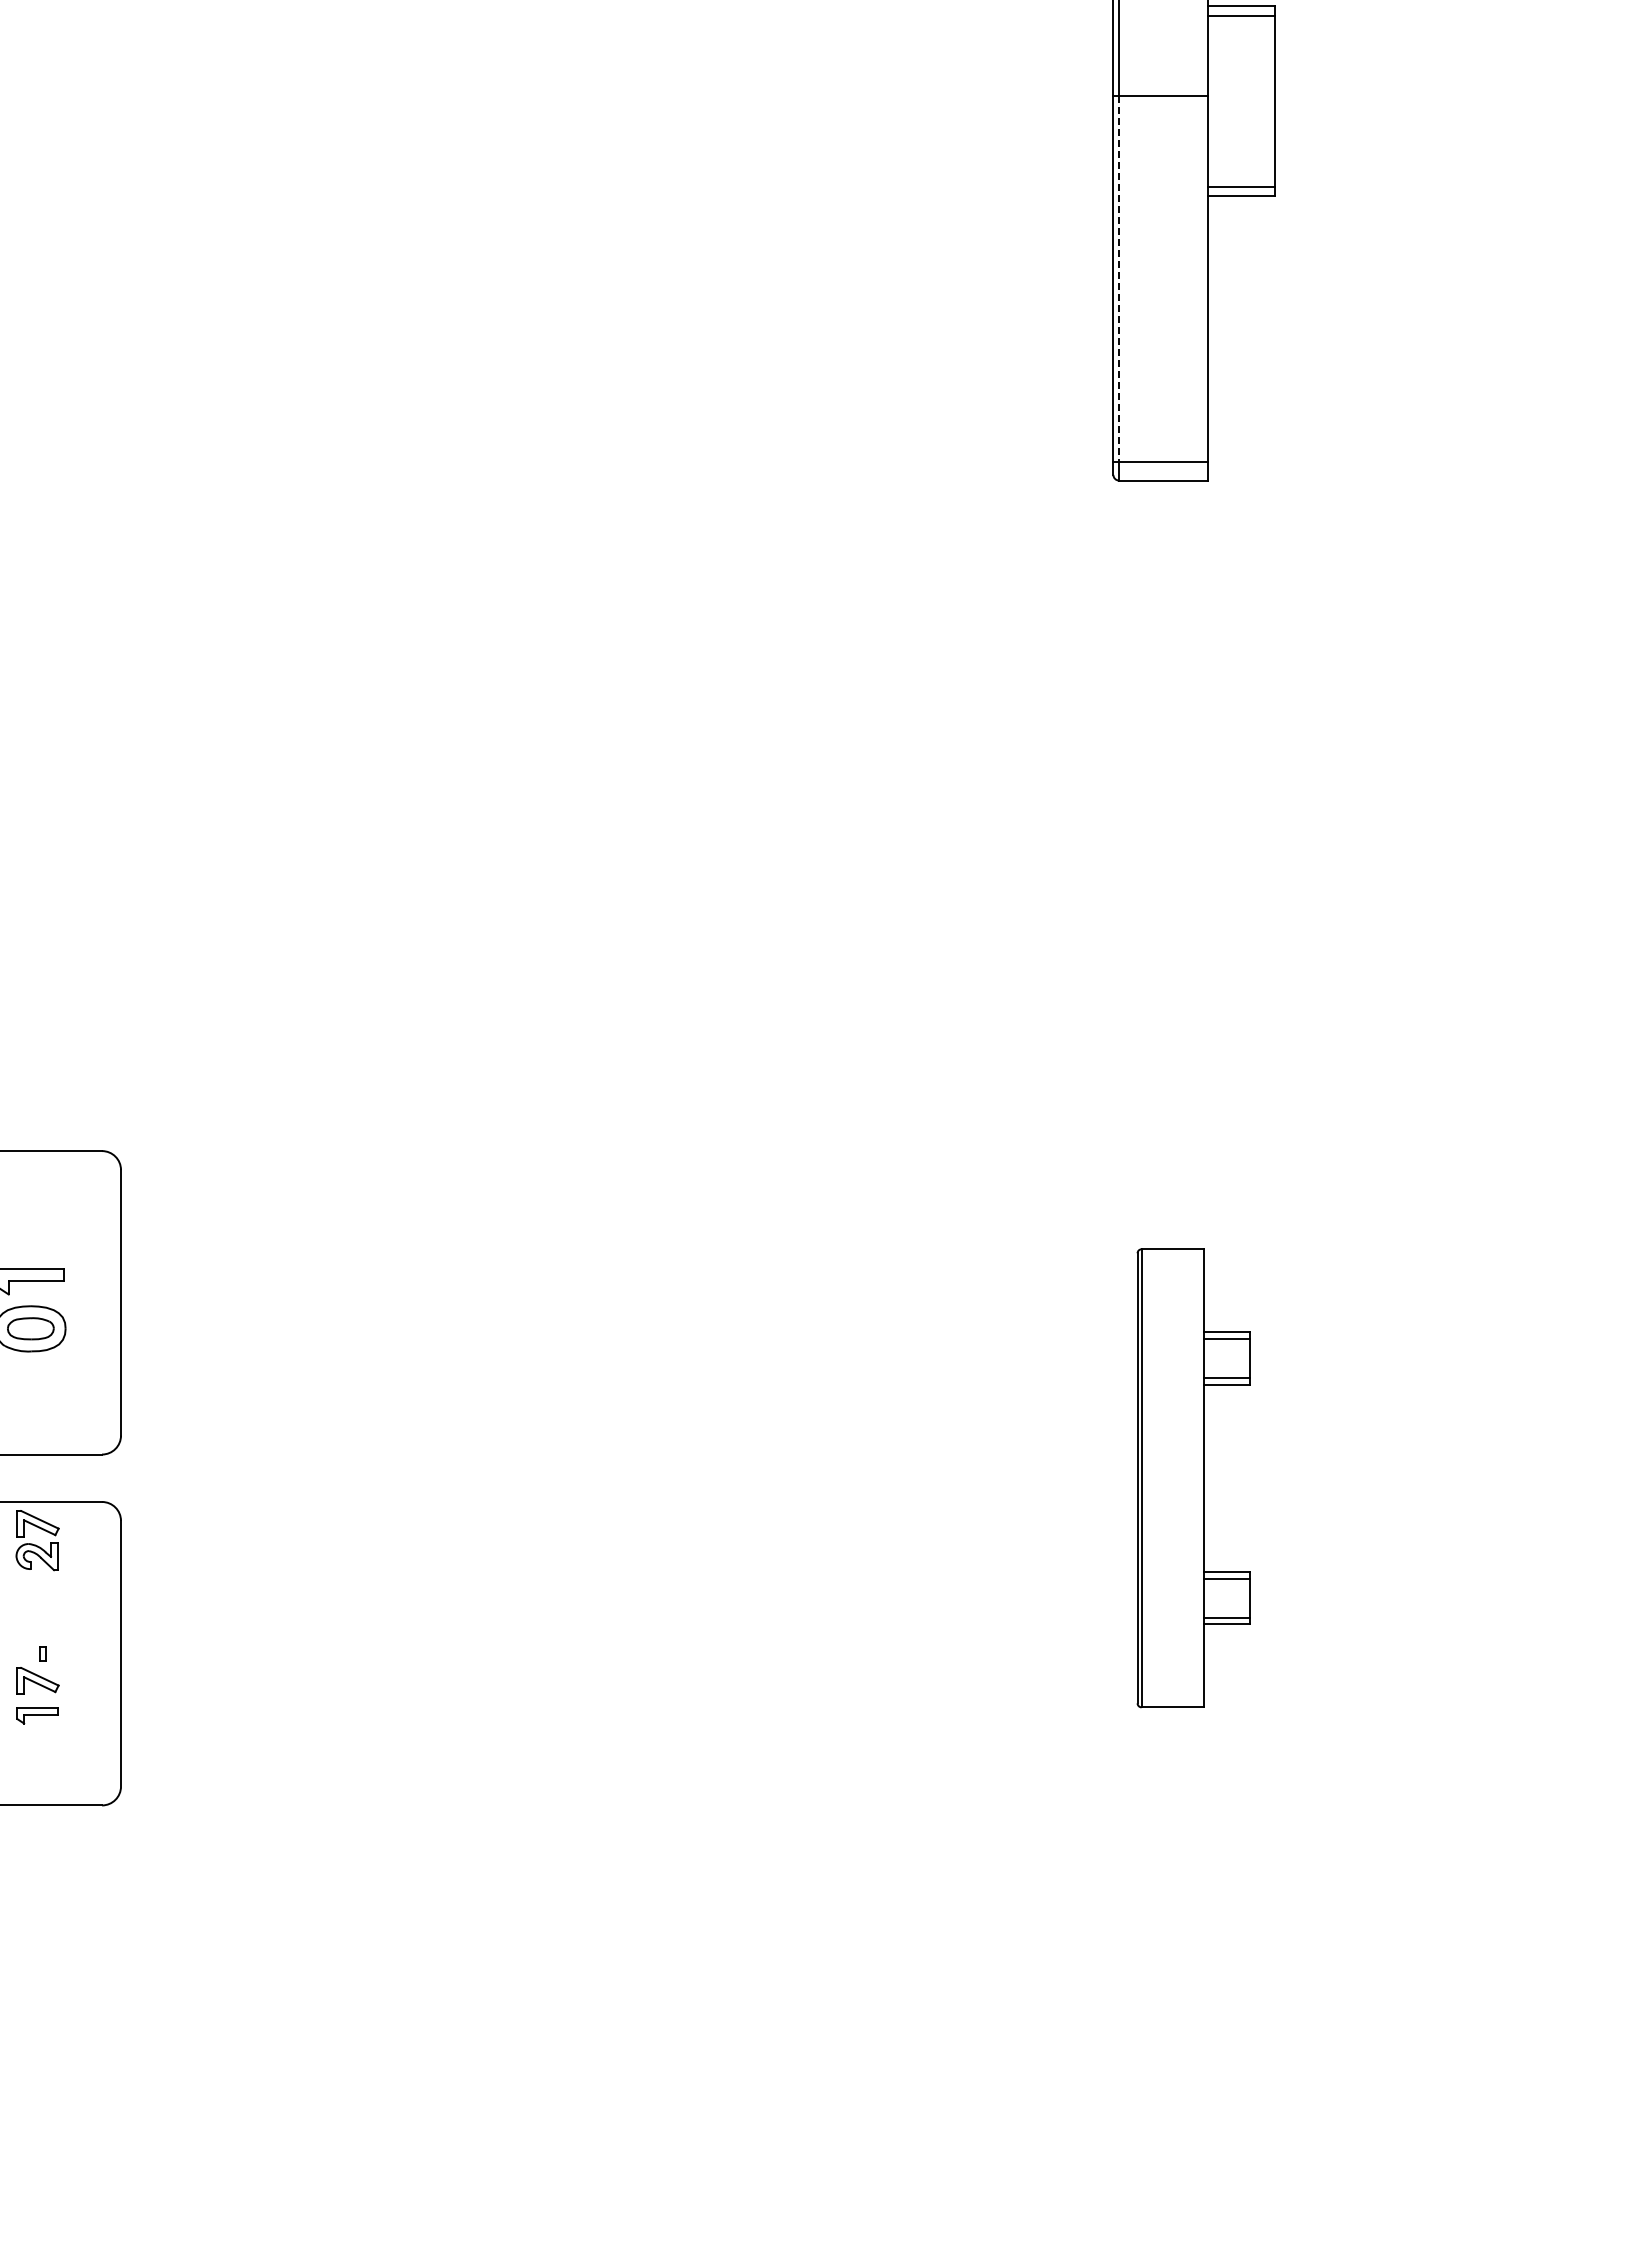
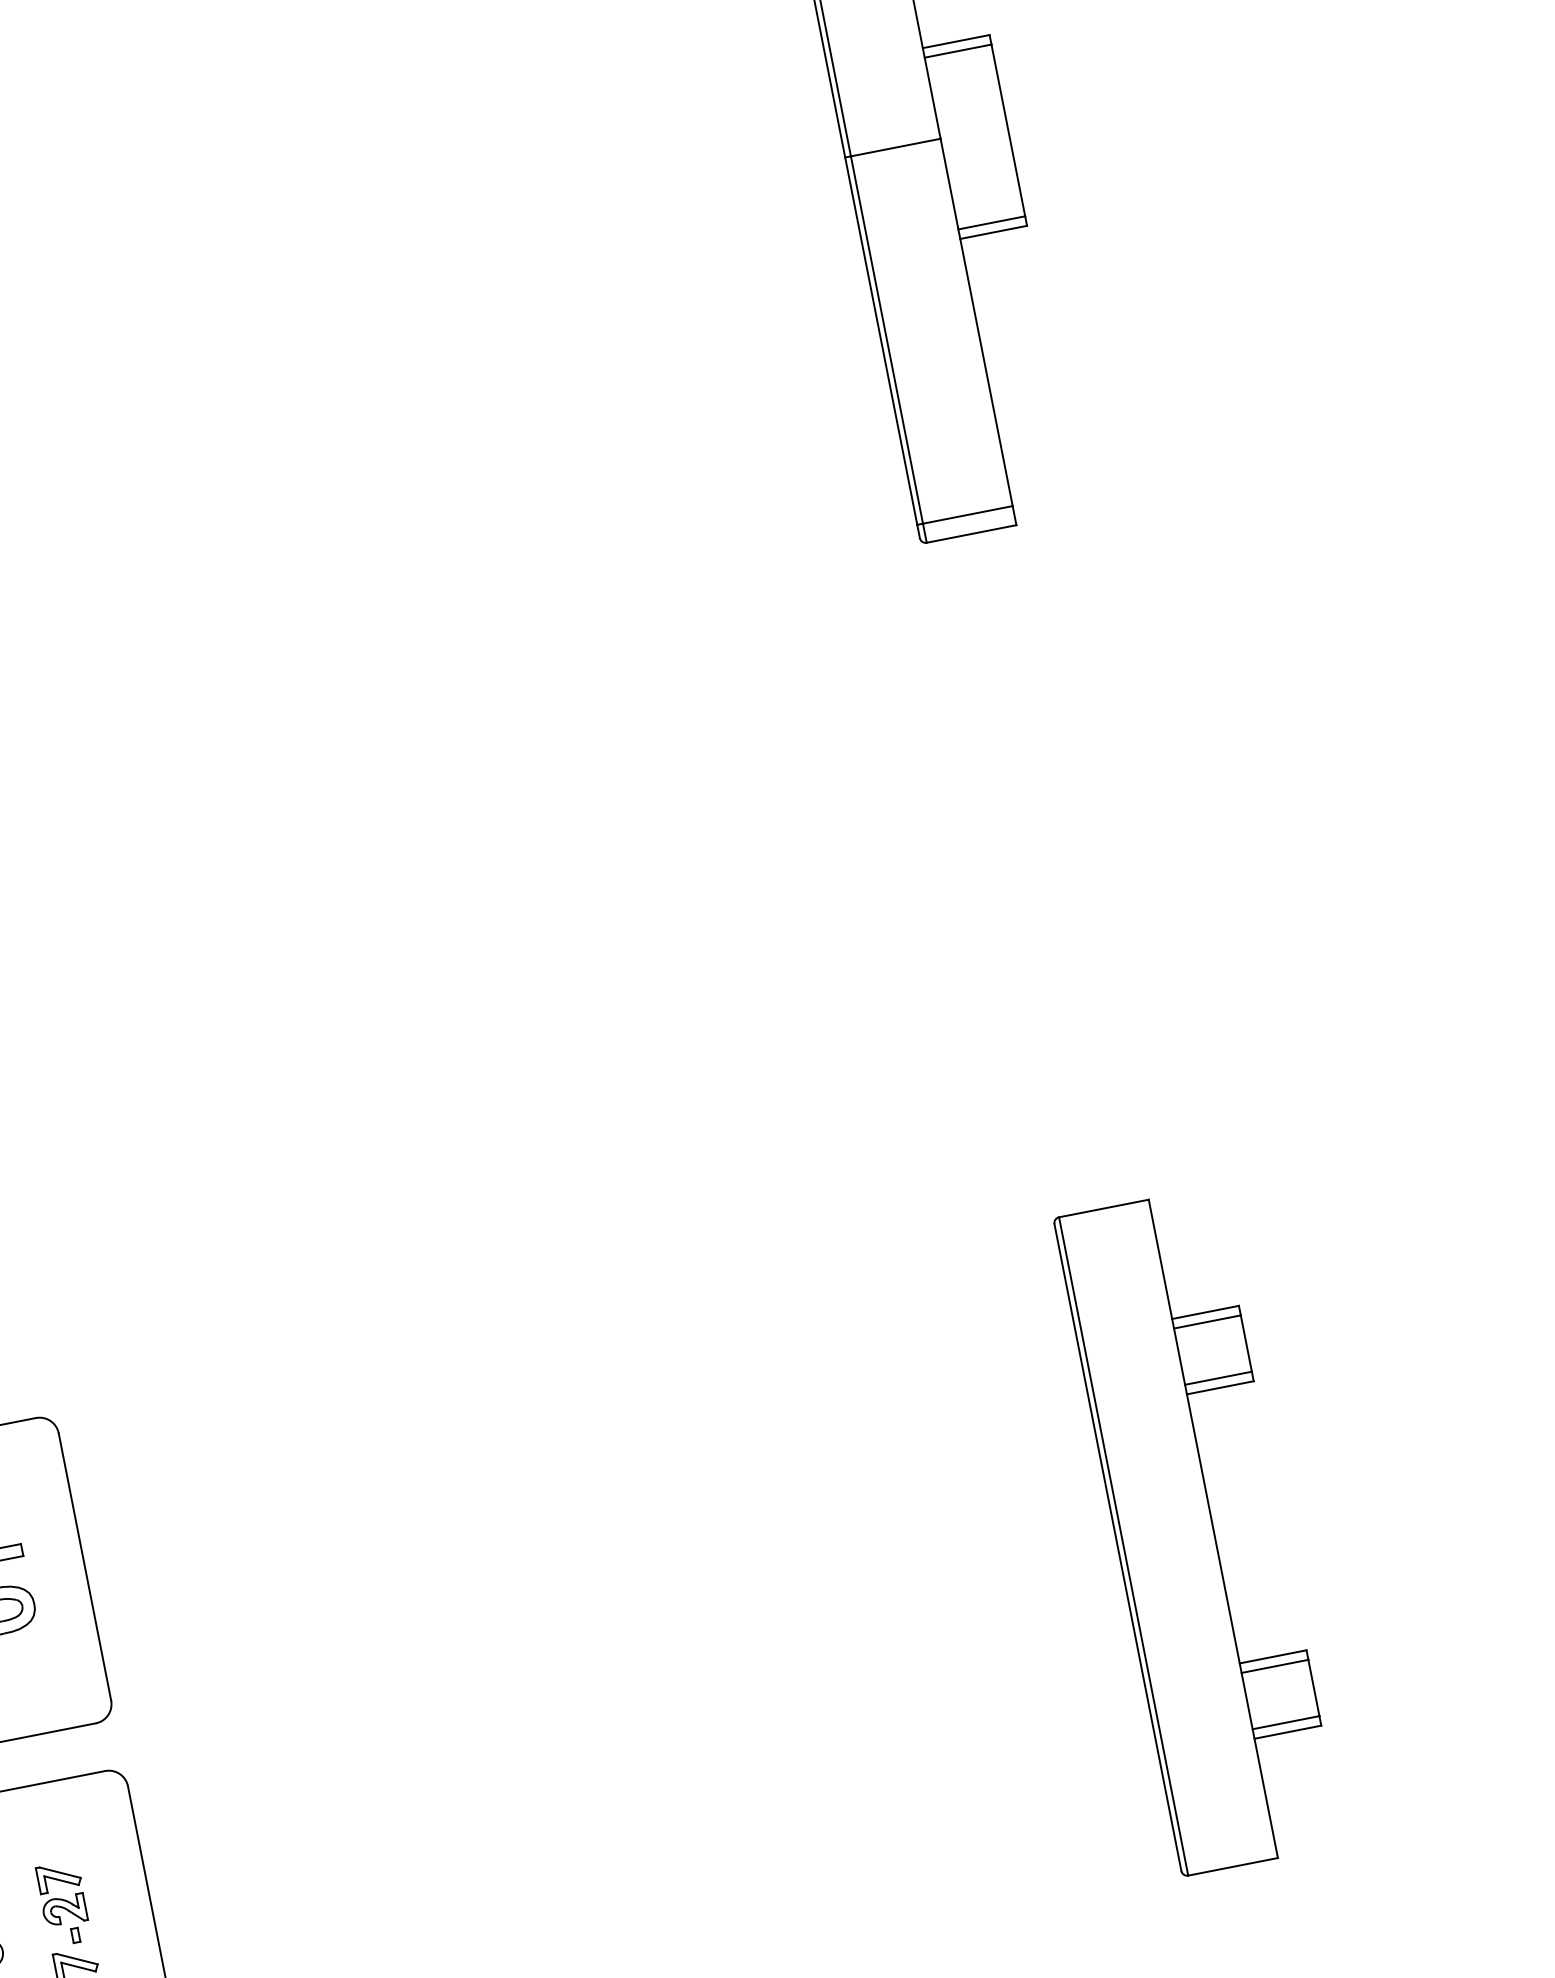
line: (1119, 279) -> (887, 340), dashed -> solid
part: (1193, 1478) -> (1198, 1532), size x1.43
part: (37, 1540) -> (61, 1893), moved

